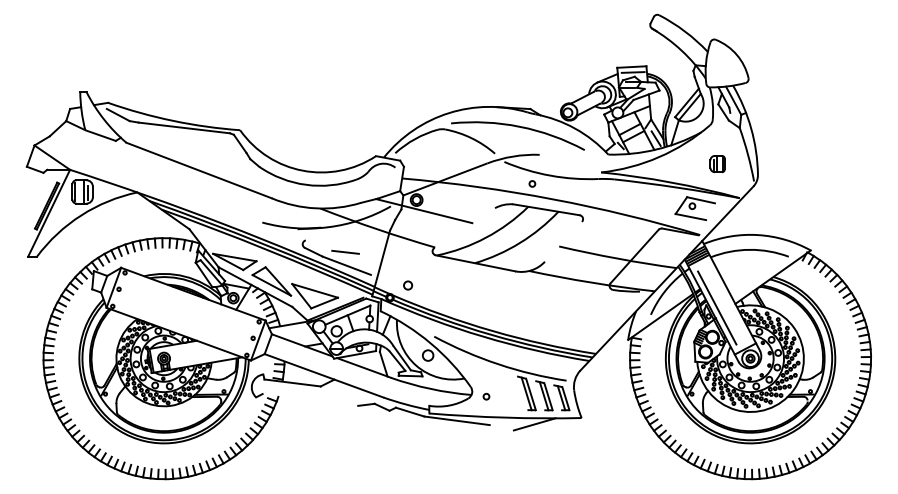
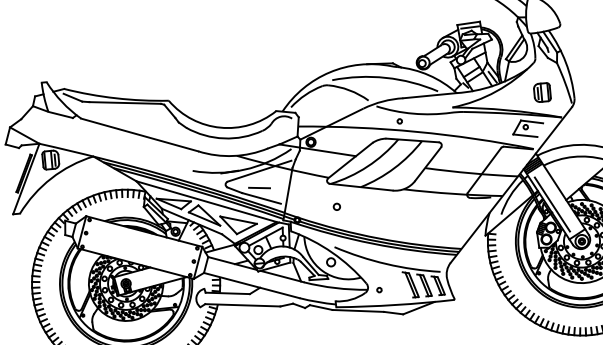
line: (573, 154) -> (429, 95), added
part: (717, 163) -> (542, 92), size x1.43
line: (464, 227) -> (350, 160), added
line: (347, 230) -> (259, 170), added
line: (563, 241) -> (428, 163), added
line: (276, 263) -> (206, 201), added
circle: (408, 285) -> (337, 206), moved
line: (310, 399) -> (242, 304), added
line: (501, 427) -> (393, 312), added

